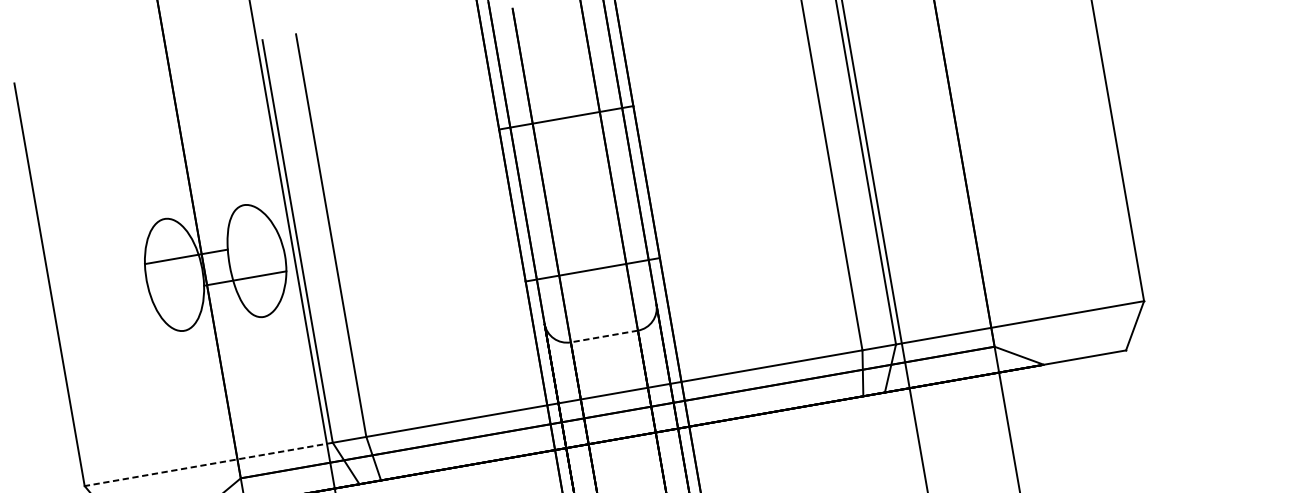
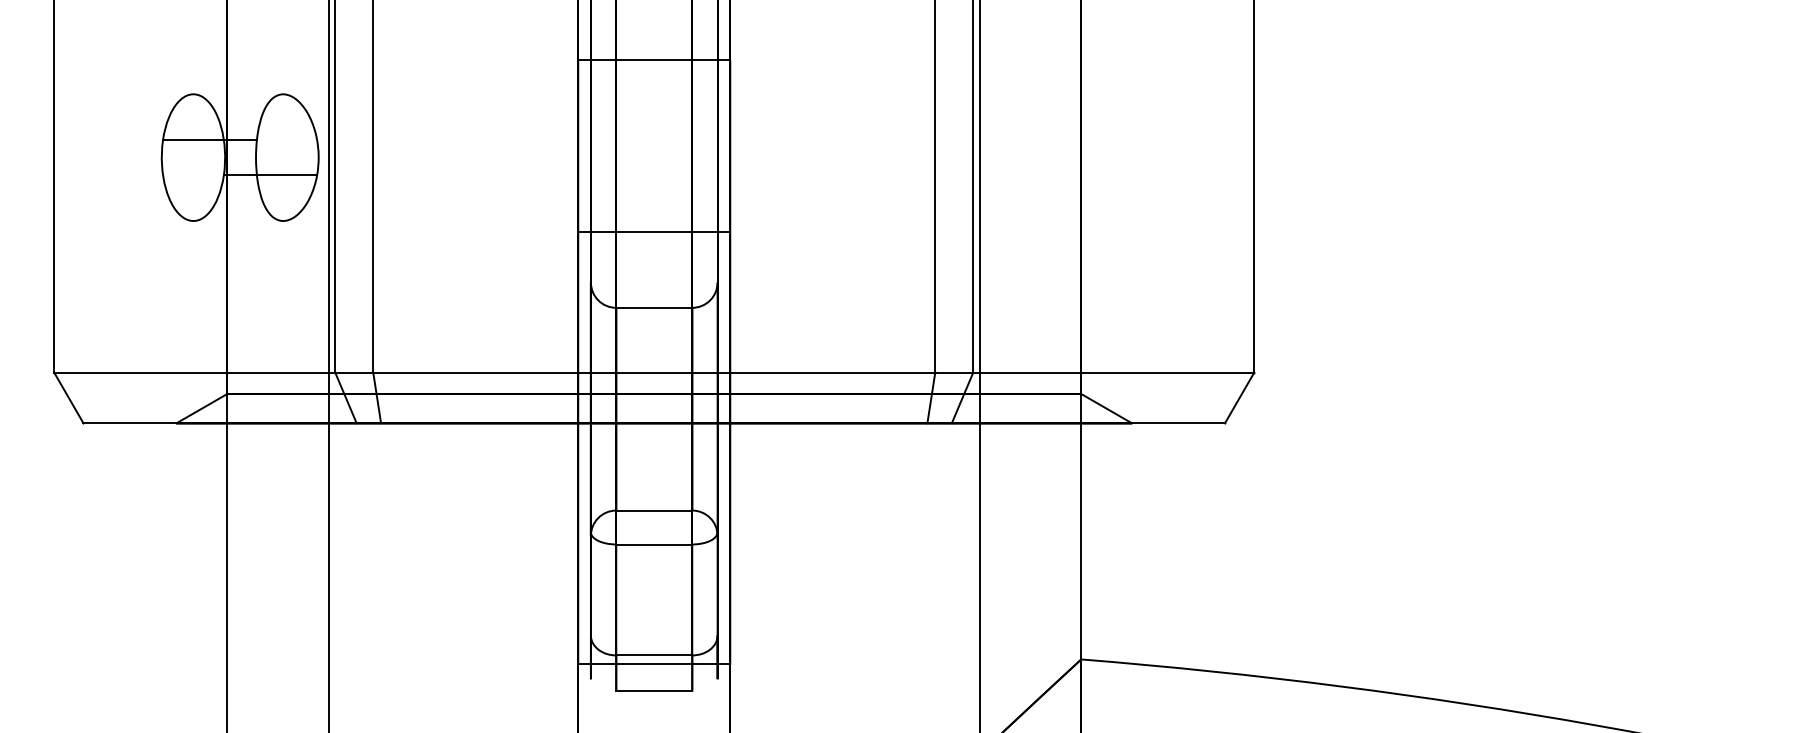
line: (603, 336) -> (653, 307), dashed -> solid
line: (208, 464) -> (194, 372), dashed -> solid

